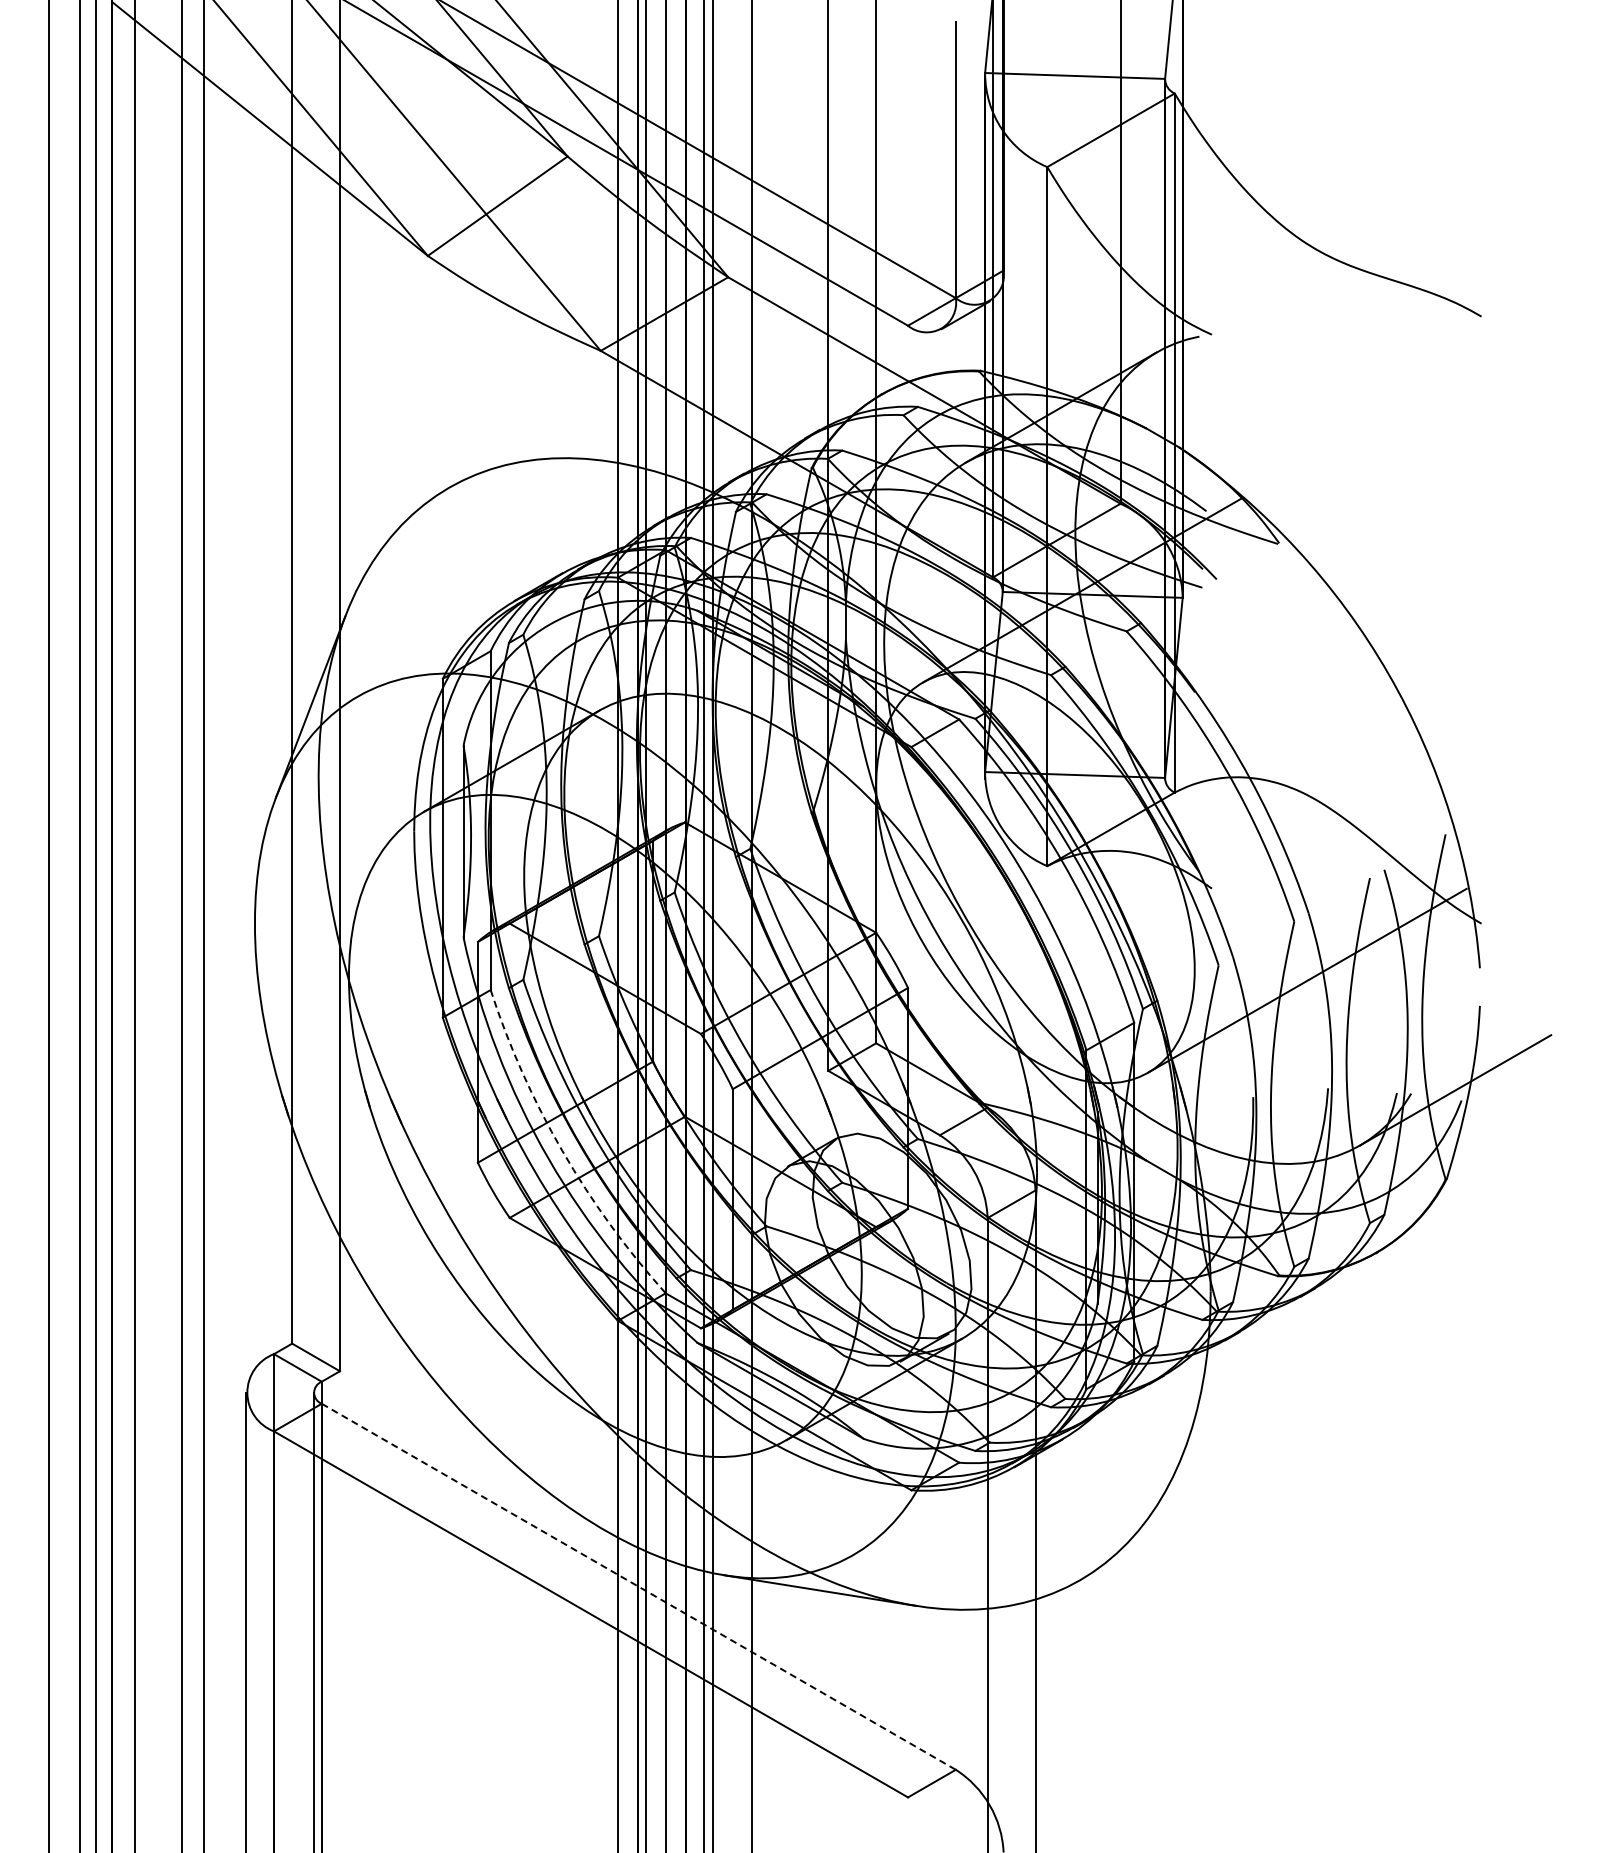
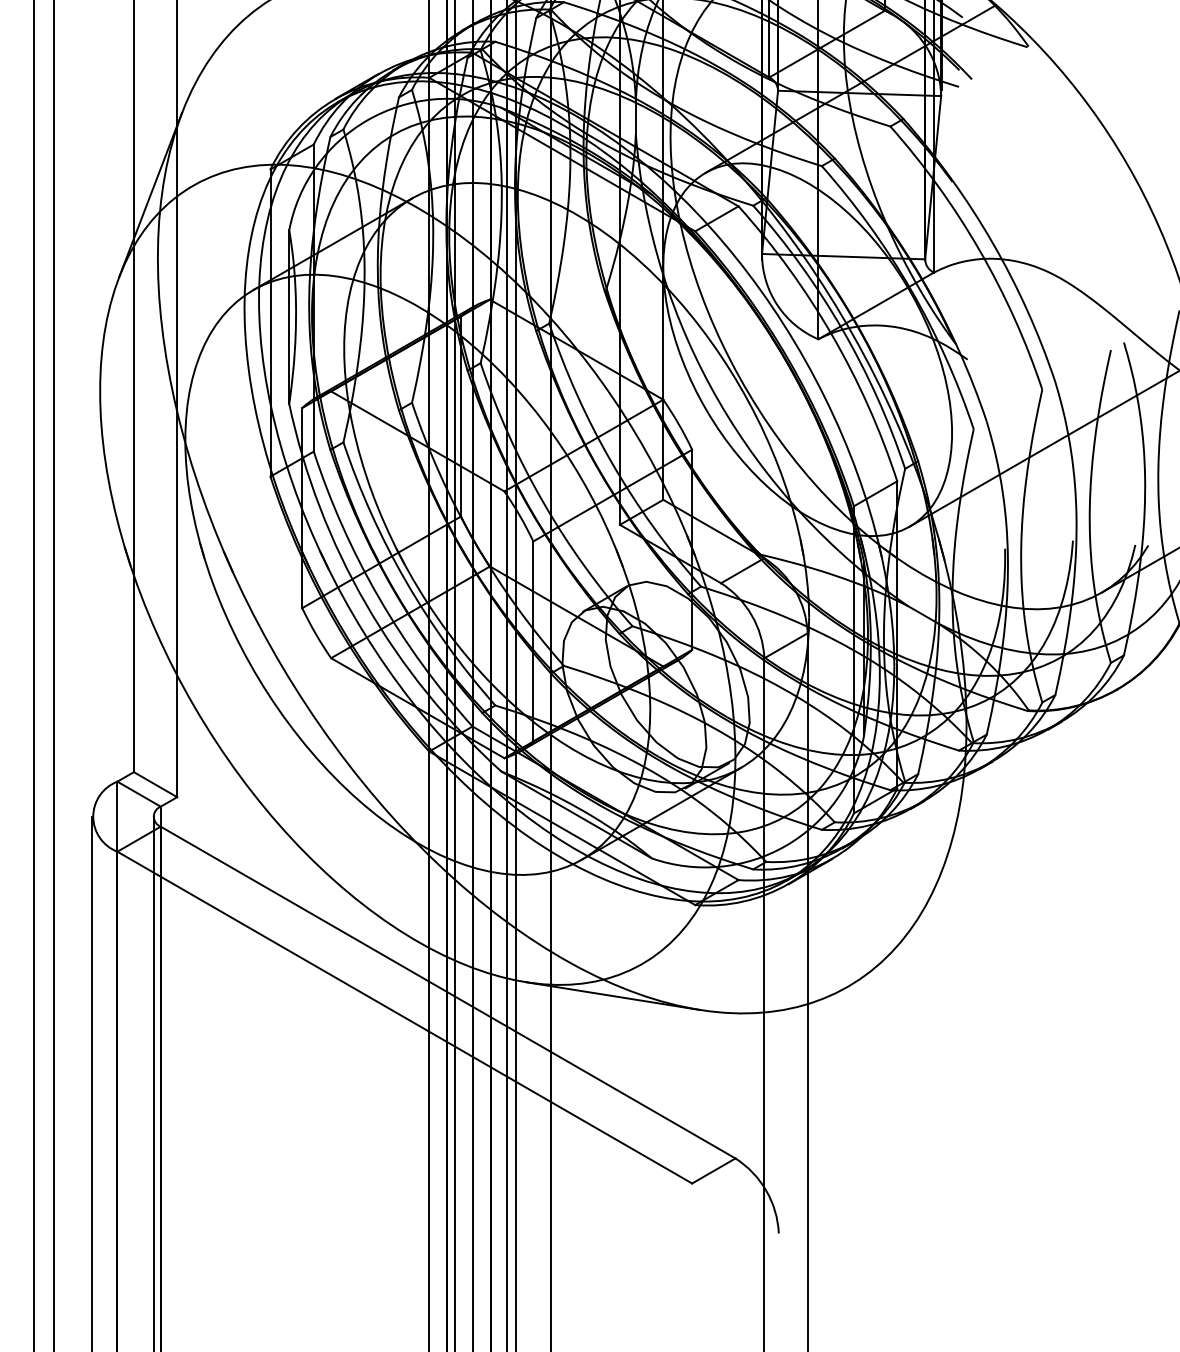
arc: (562, 1150) -> (378, 597), dashed -> solid
line: (639, 1587) -> (448, 993), dashed -> solid

